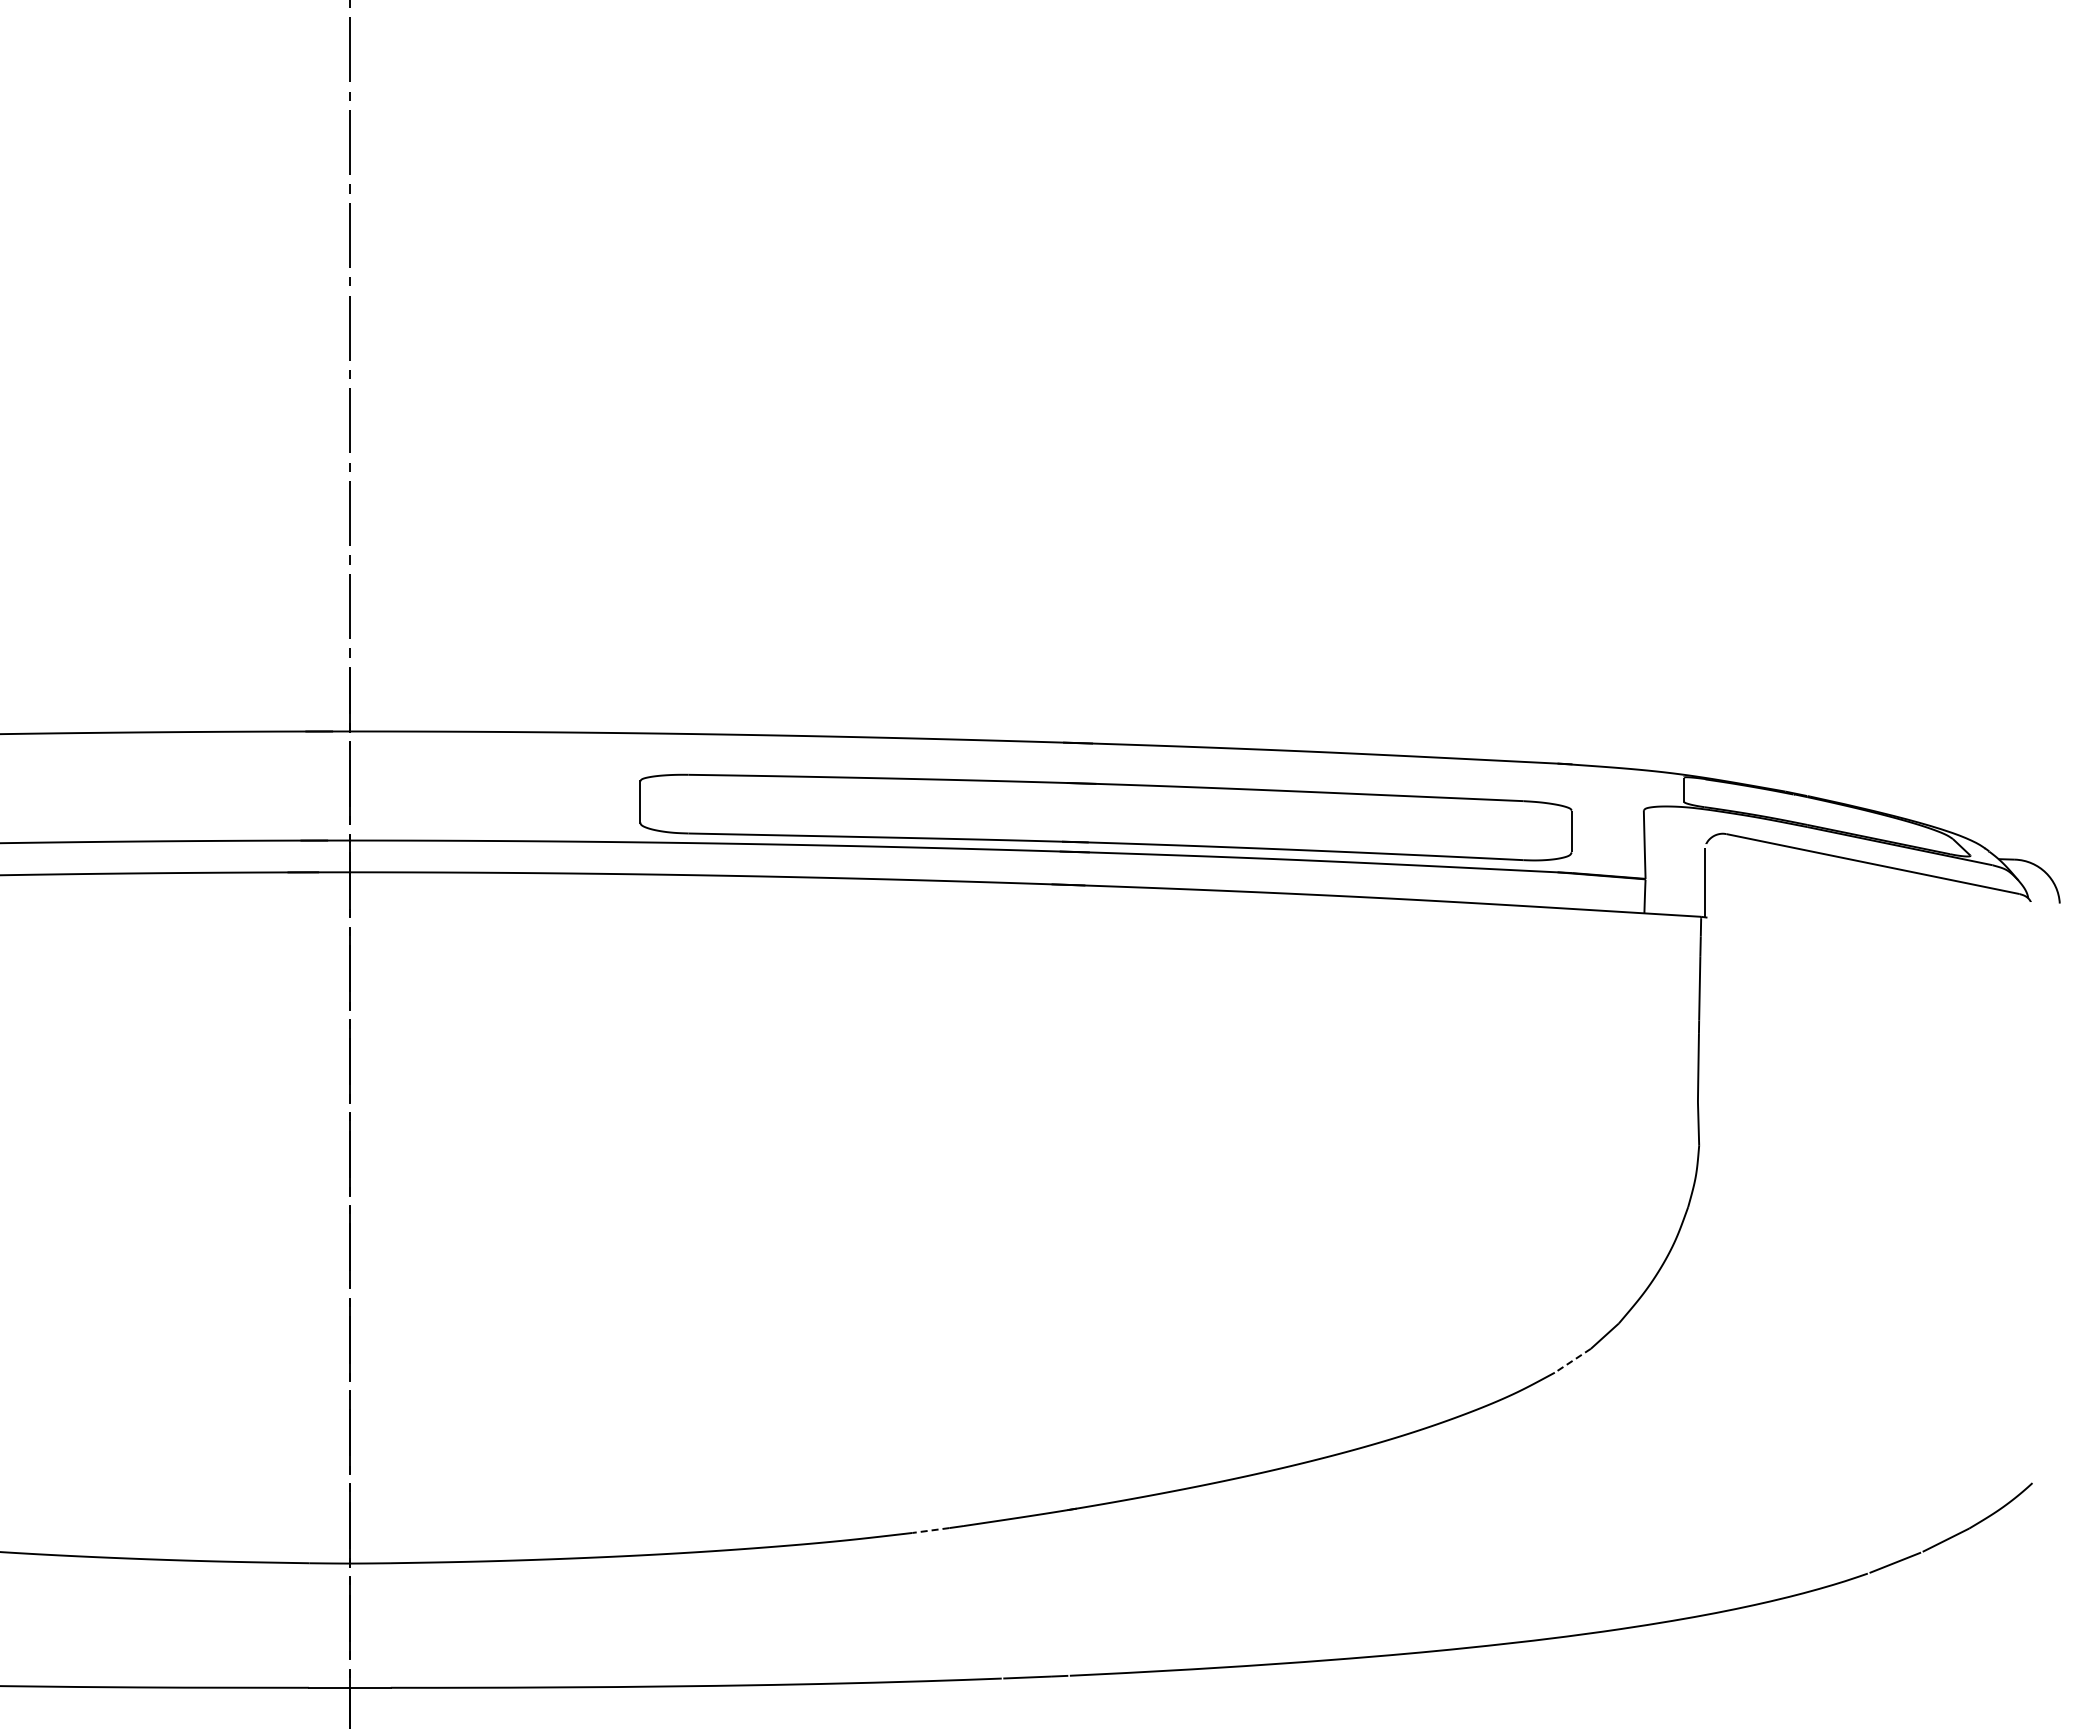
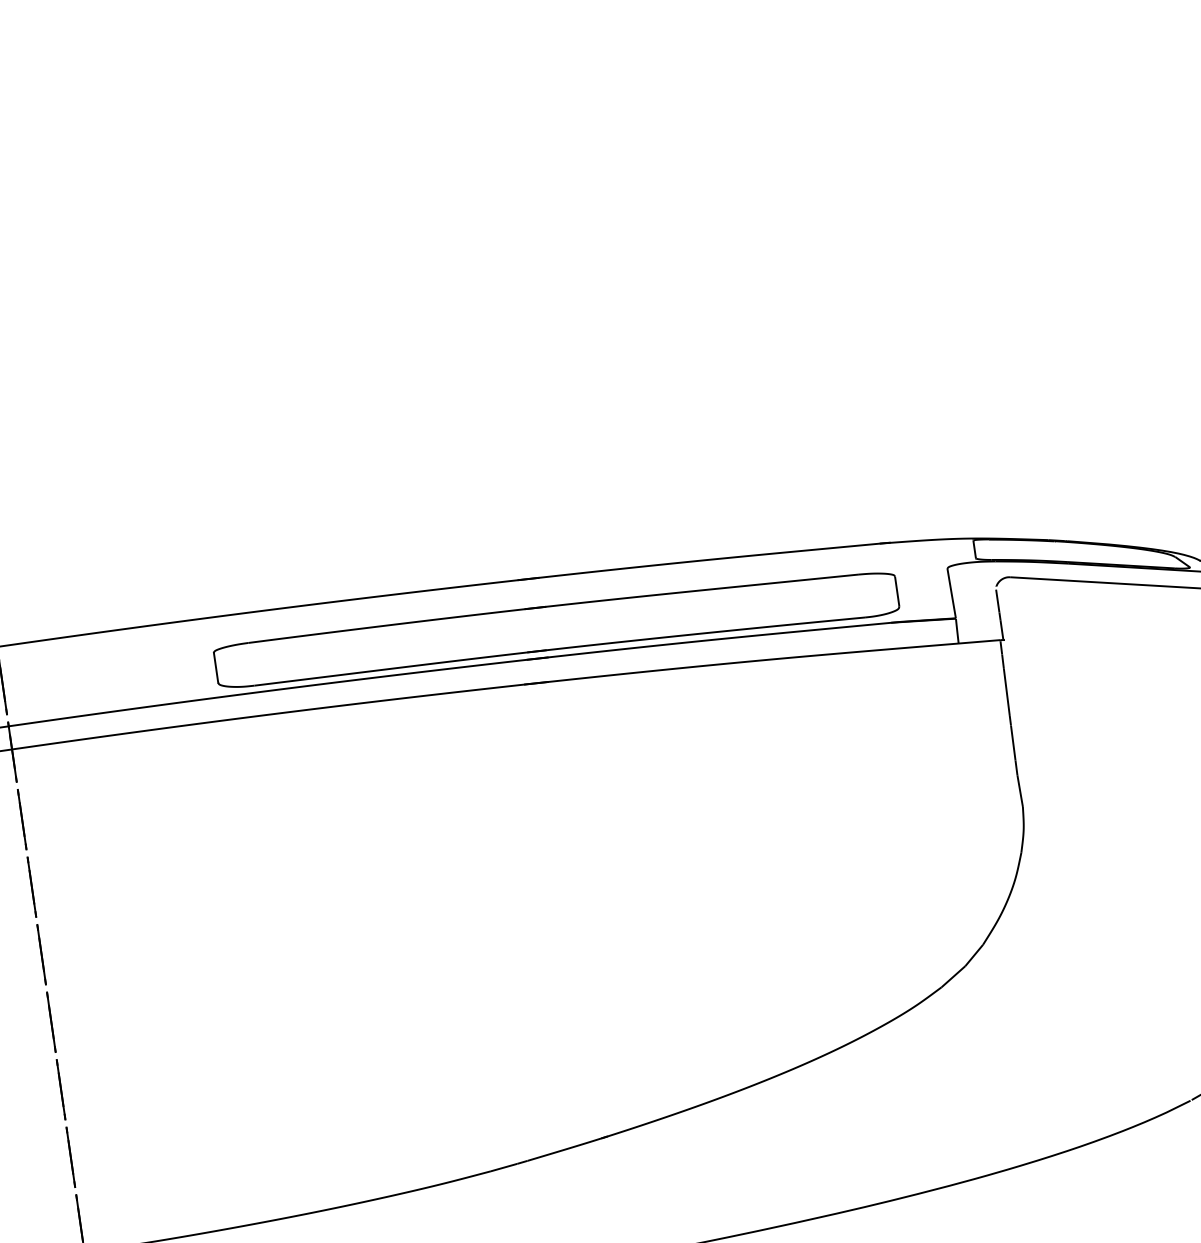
line: (1572, 1360) -> (953, 976), dashed -> solid
line: (930, 1530) -> (503, 1167), dashed -> solid

